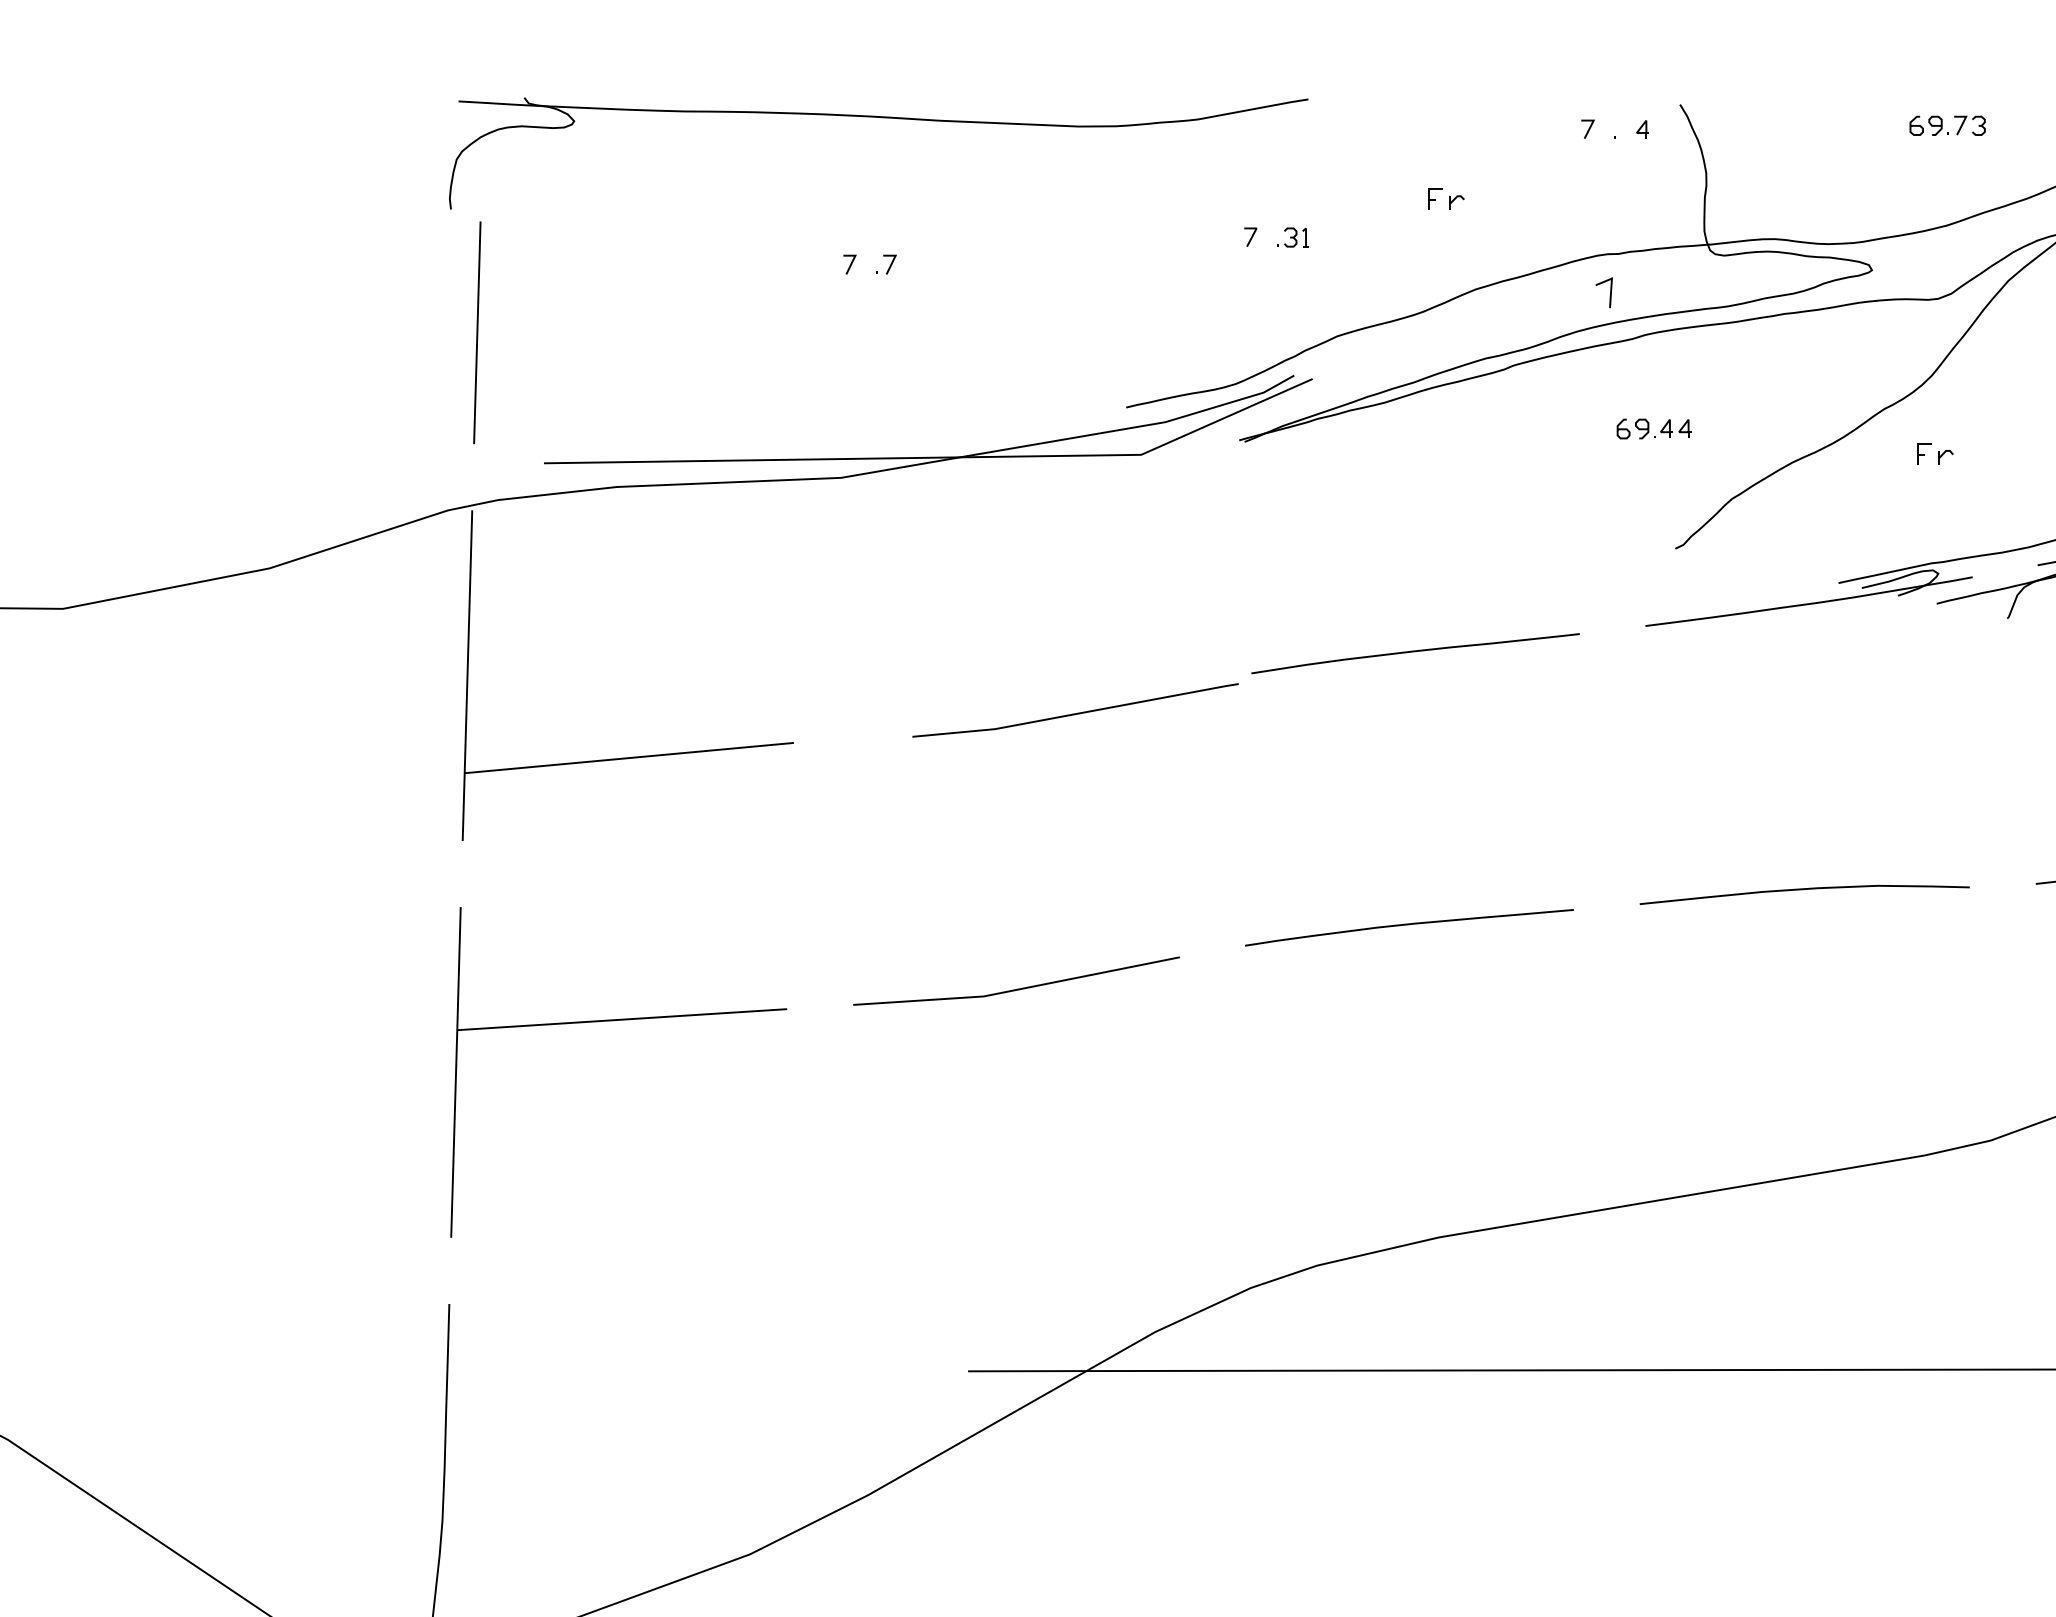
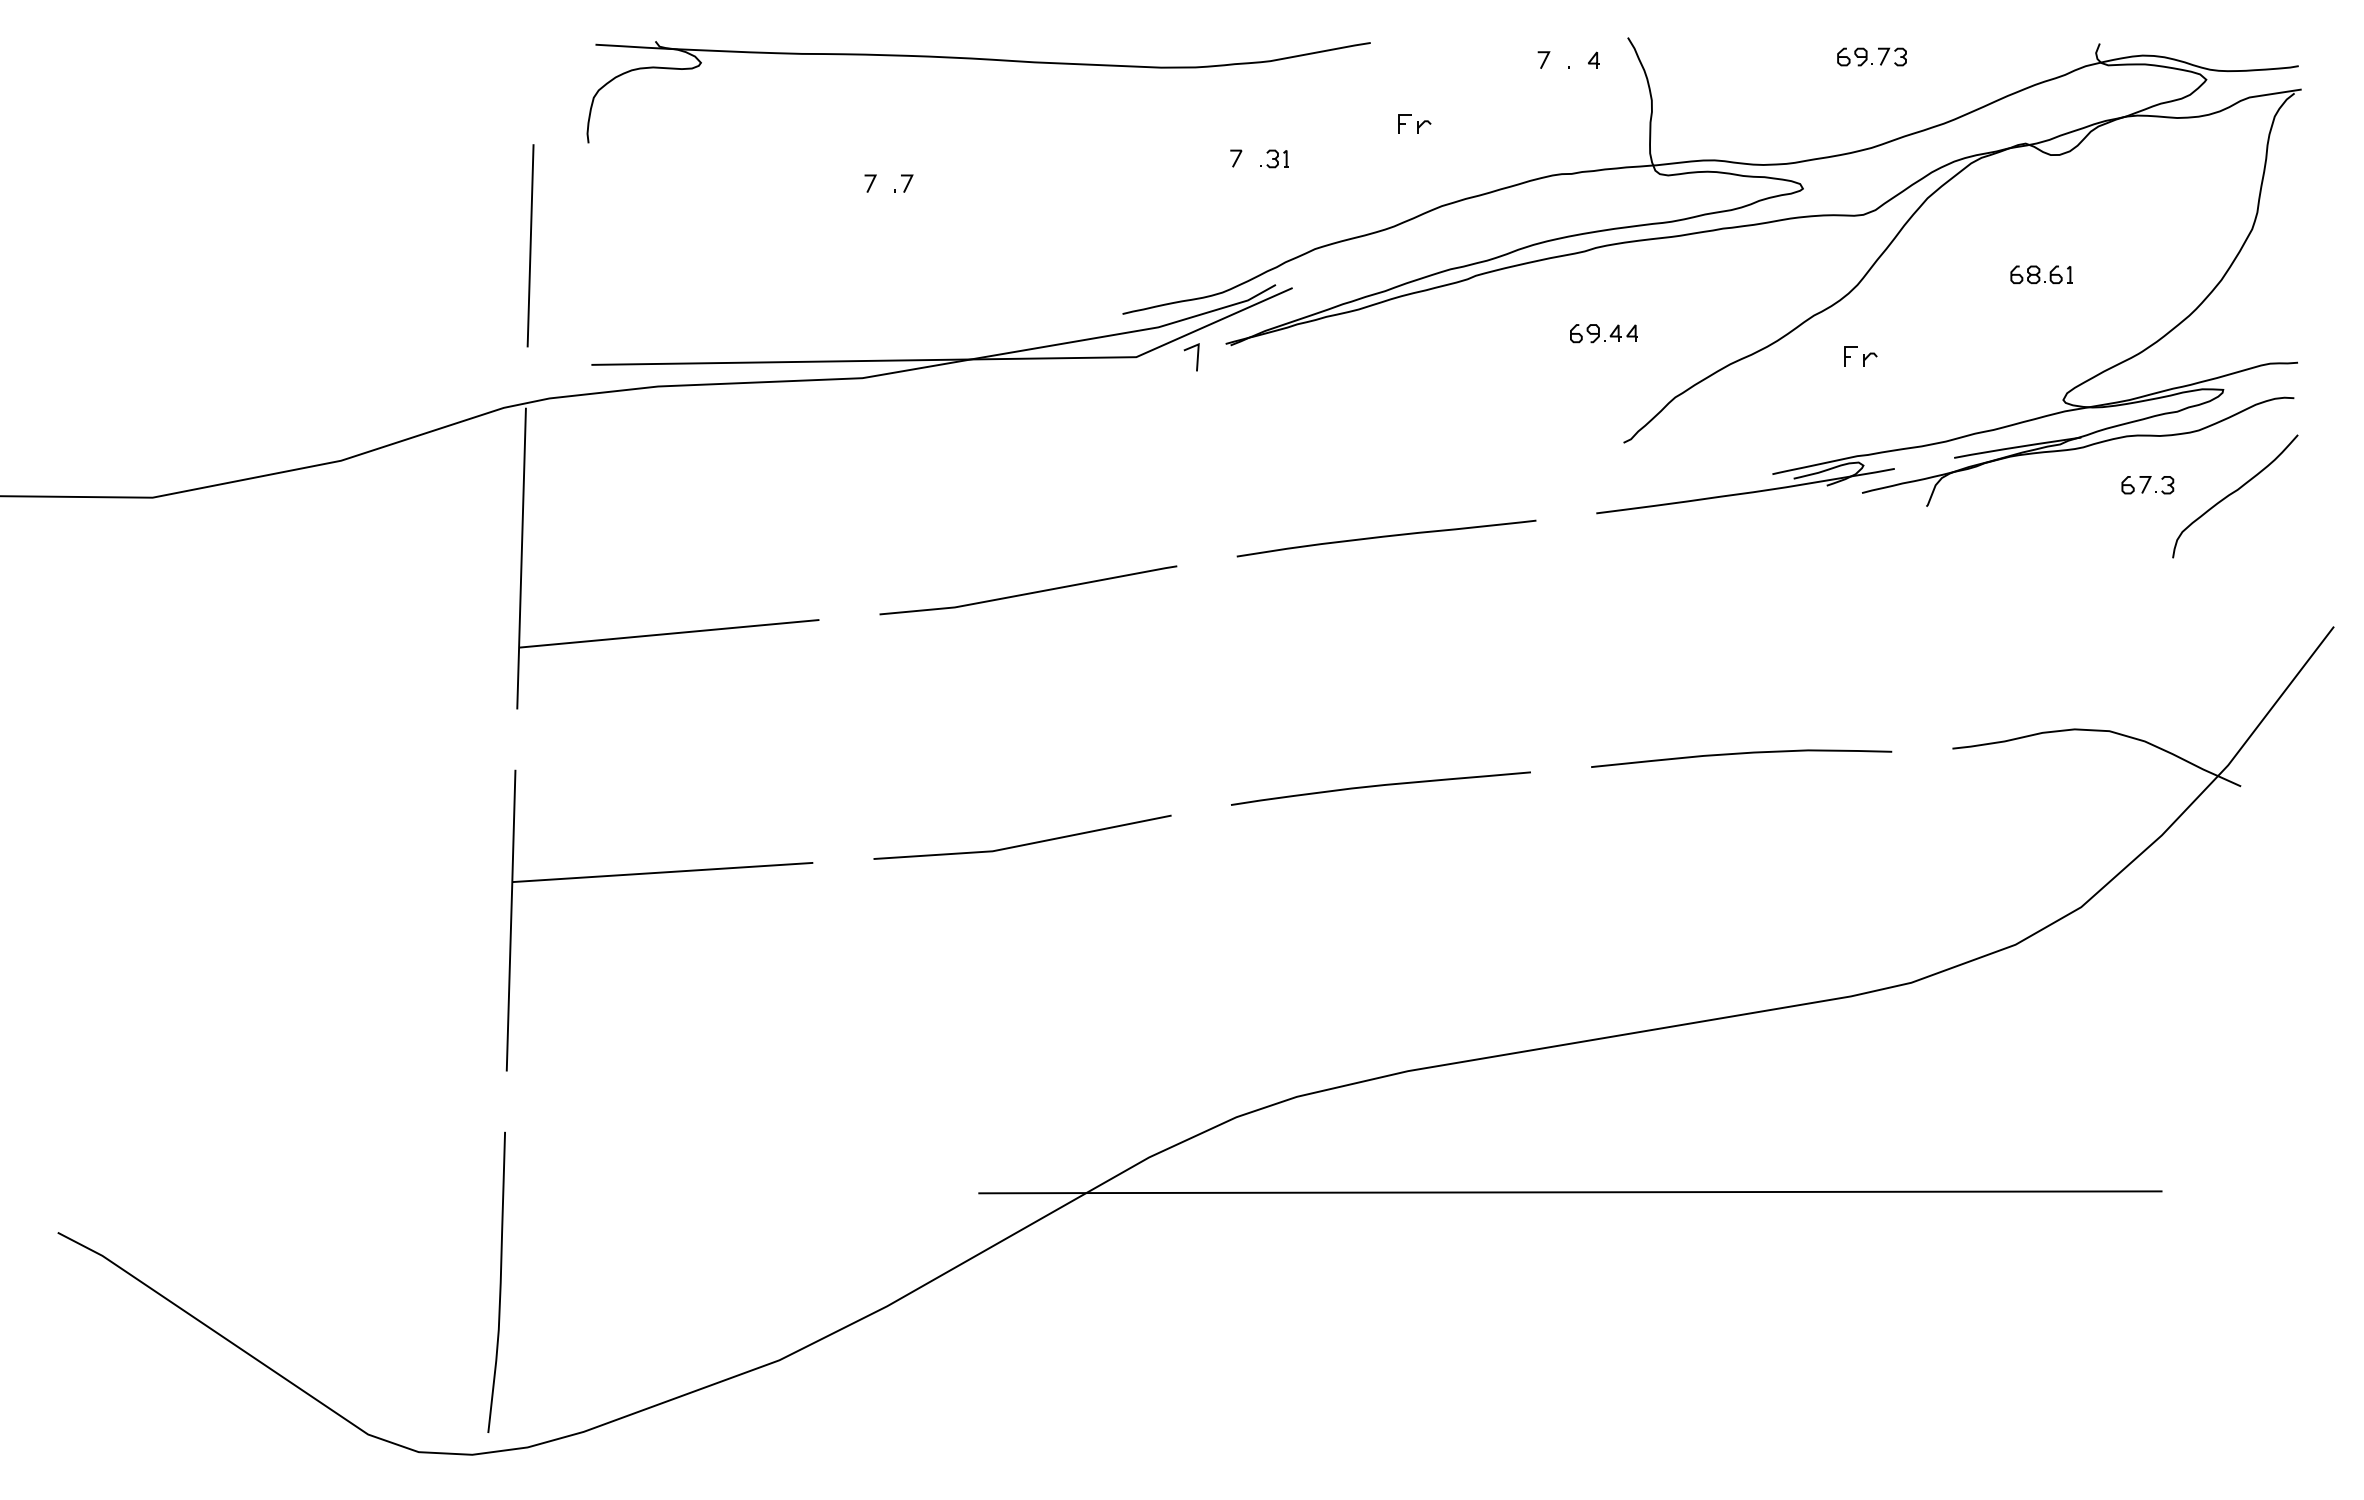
part: (882, 118) -> (982, 60), moved
line: (1609, 294) -> (1196, 358), moved
line: (1075, 712) -> (1028, 592), moved

